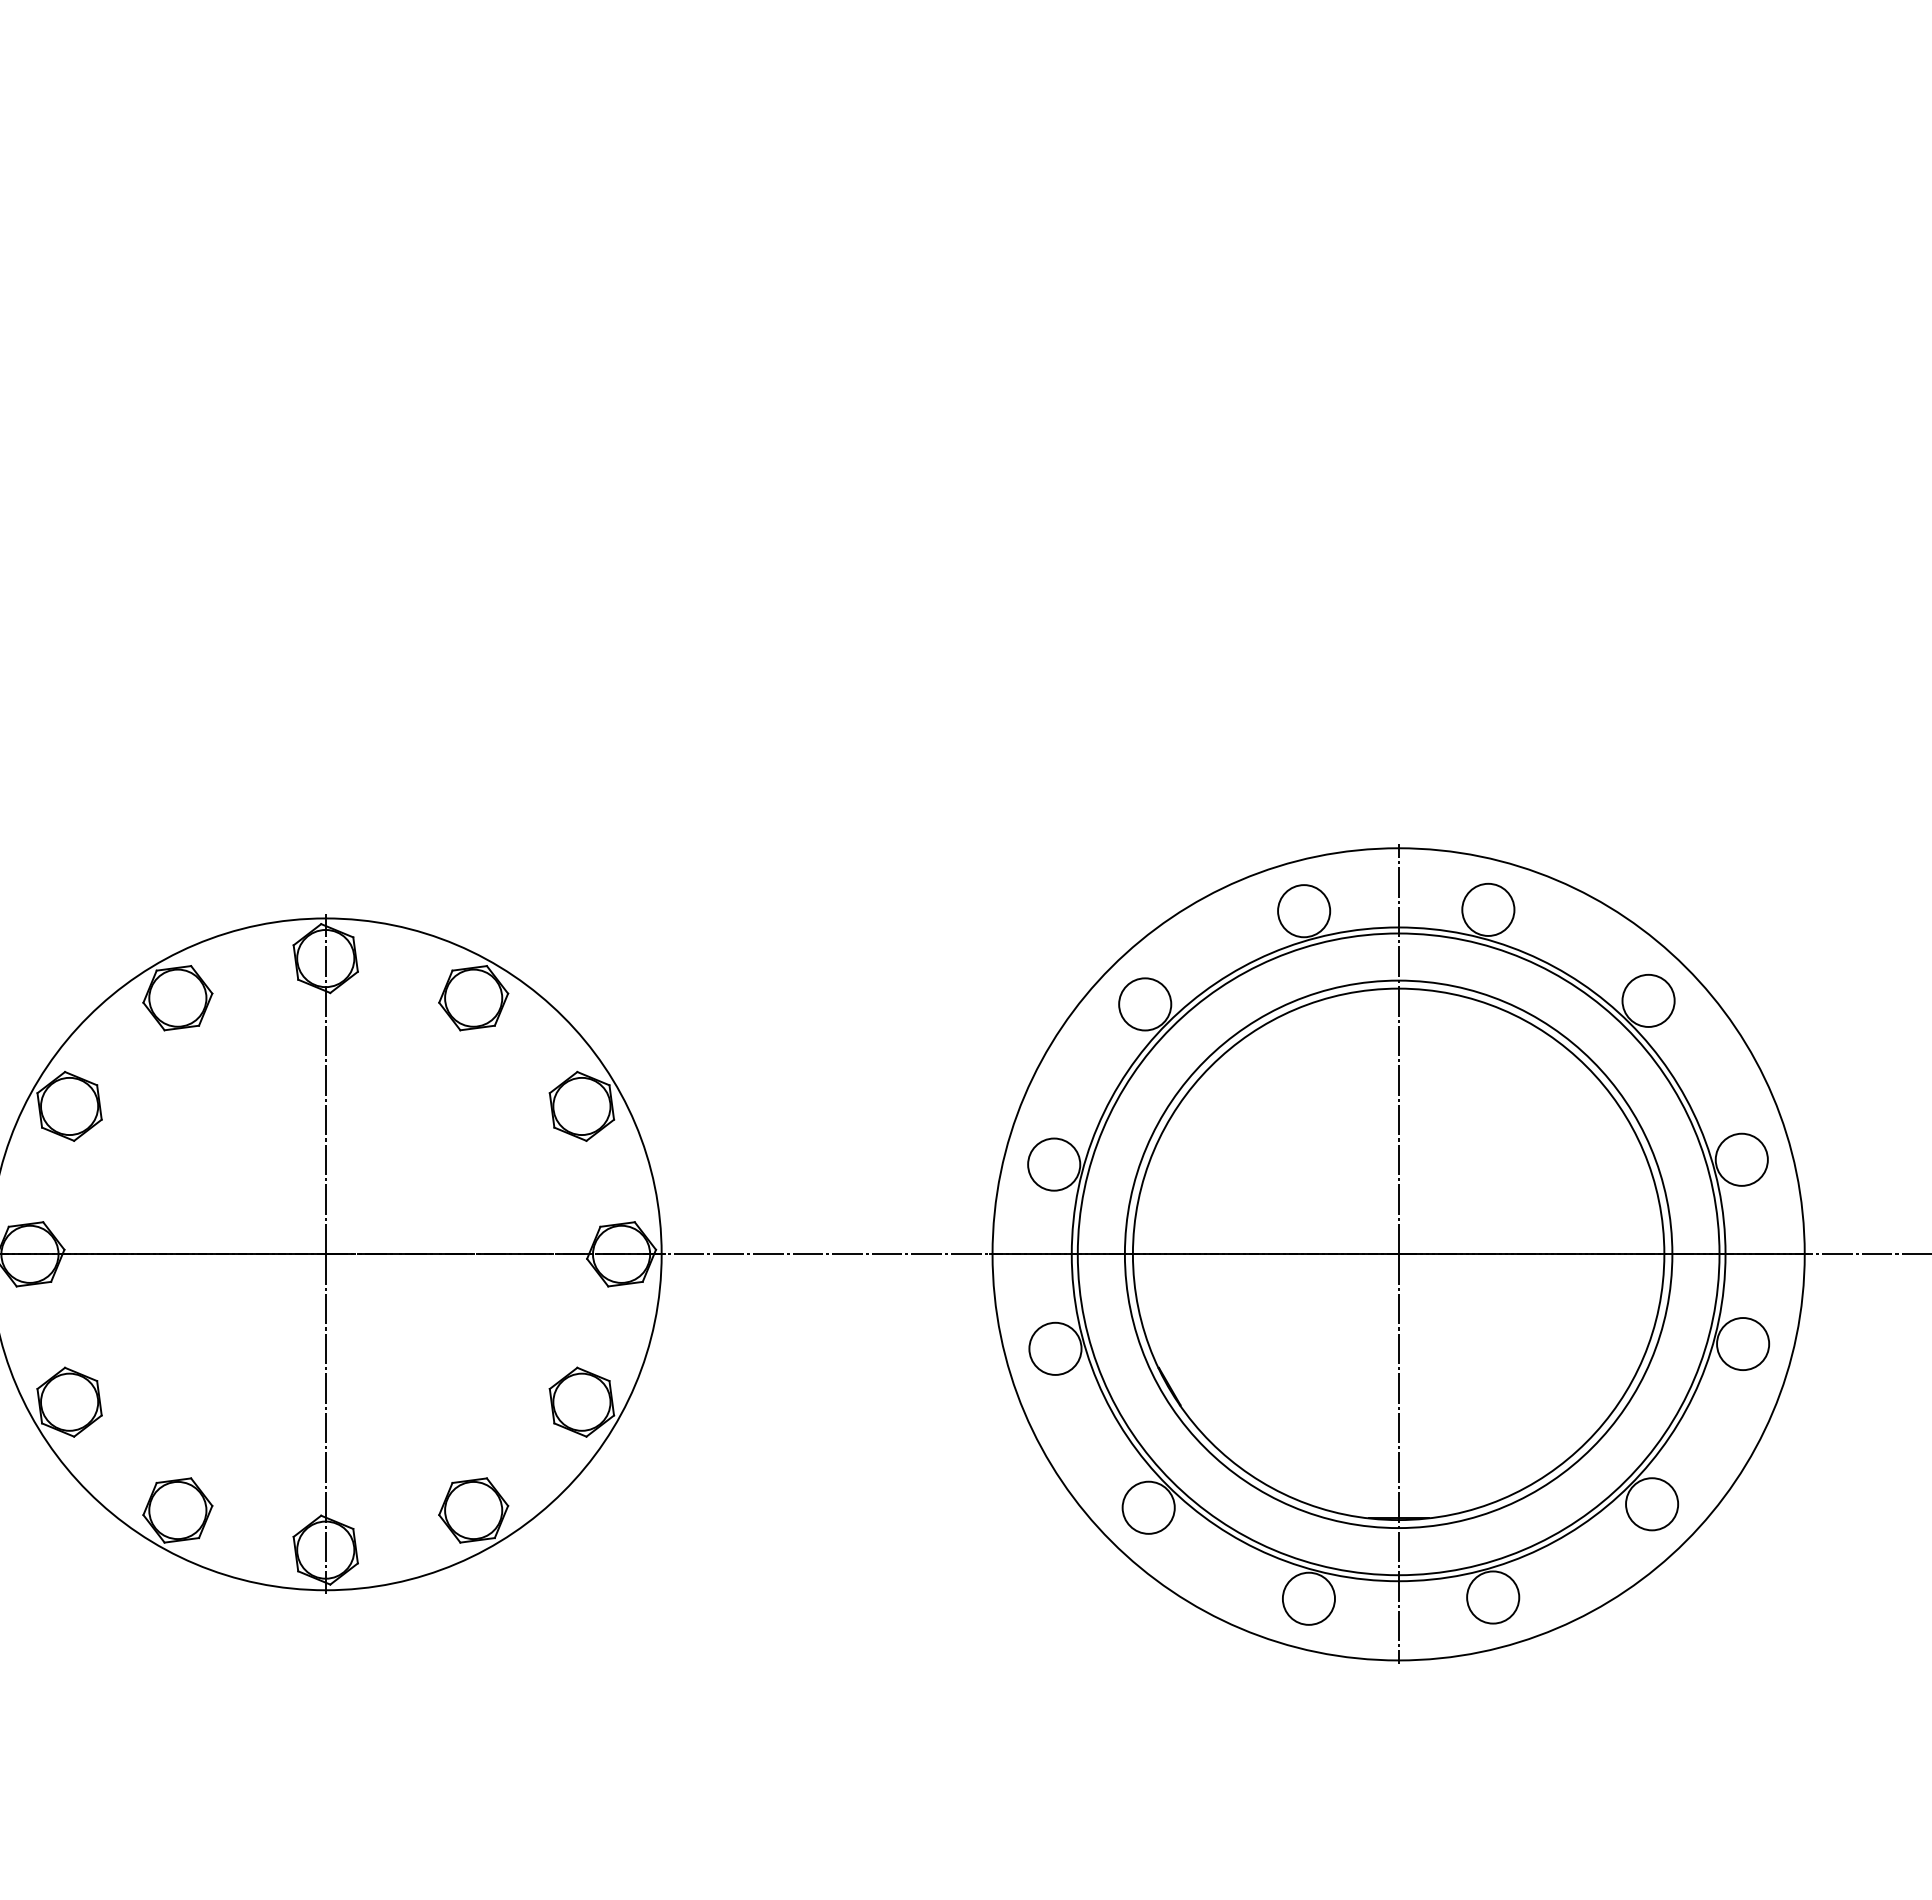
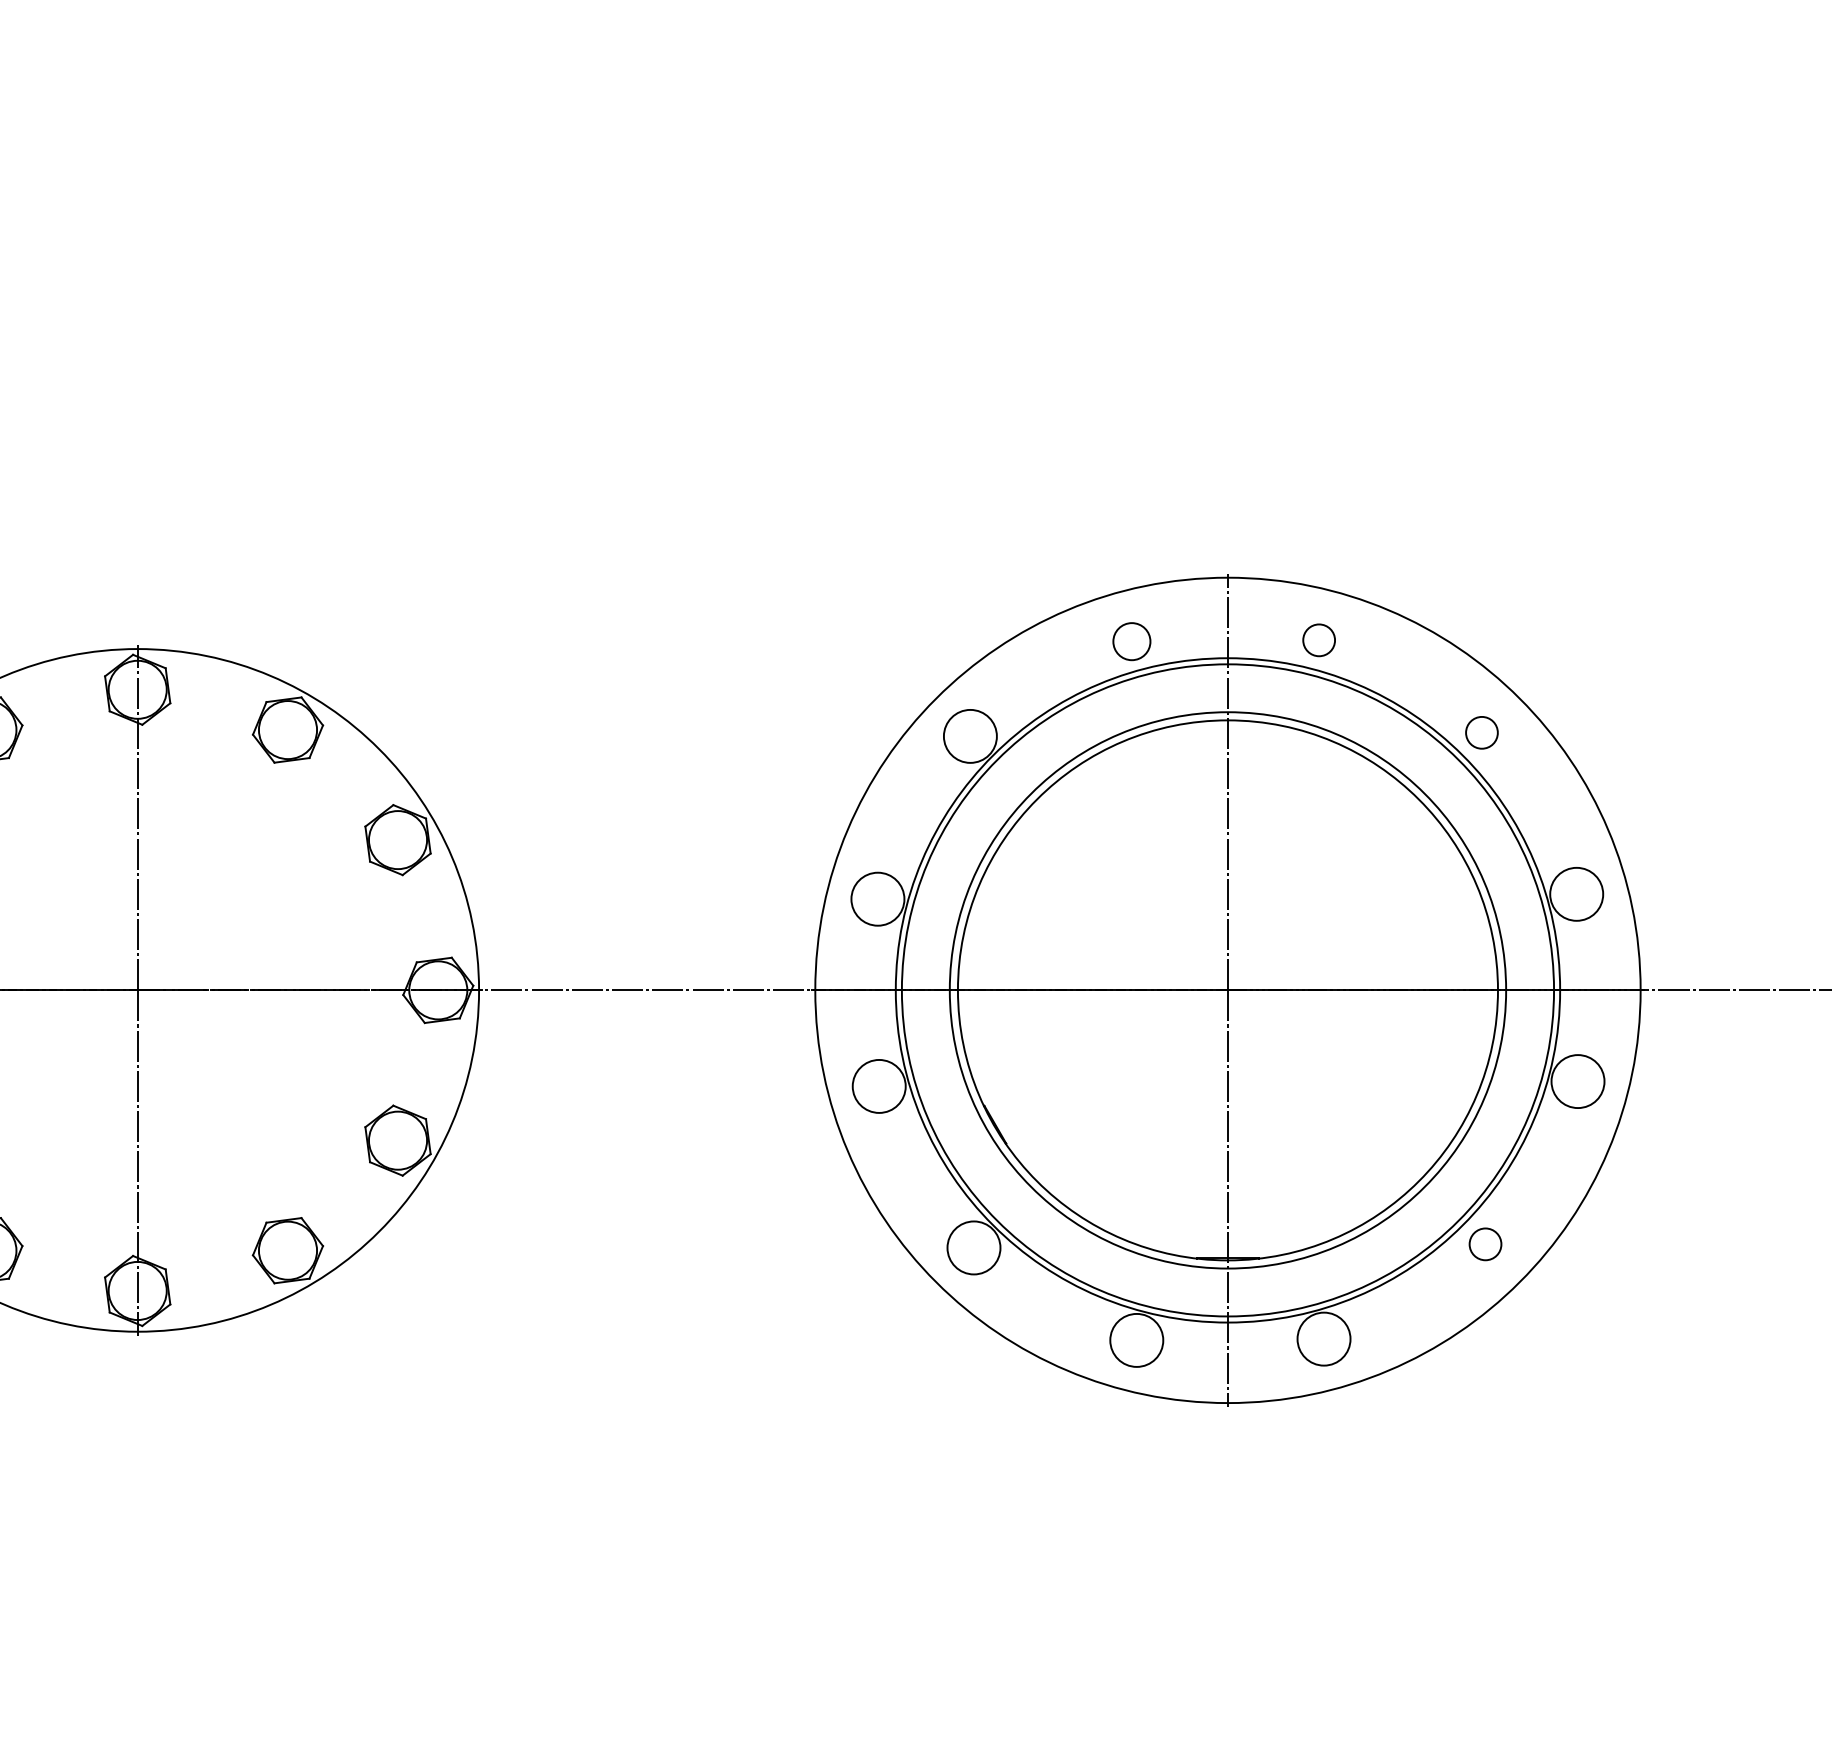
circle: (1488, 909) -> (1319, 639), size x0.6
circle: (1304, 911) -> (1132, 641), size x0.7
circle: (1648, 1000) -> (1481, 732), size x0.6
circle: (1652, 1504) -> (1485, 1244), size x0.6

